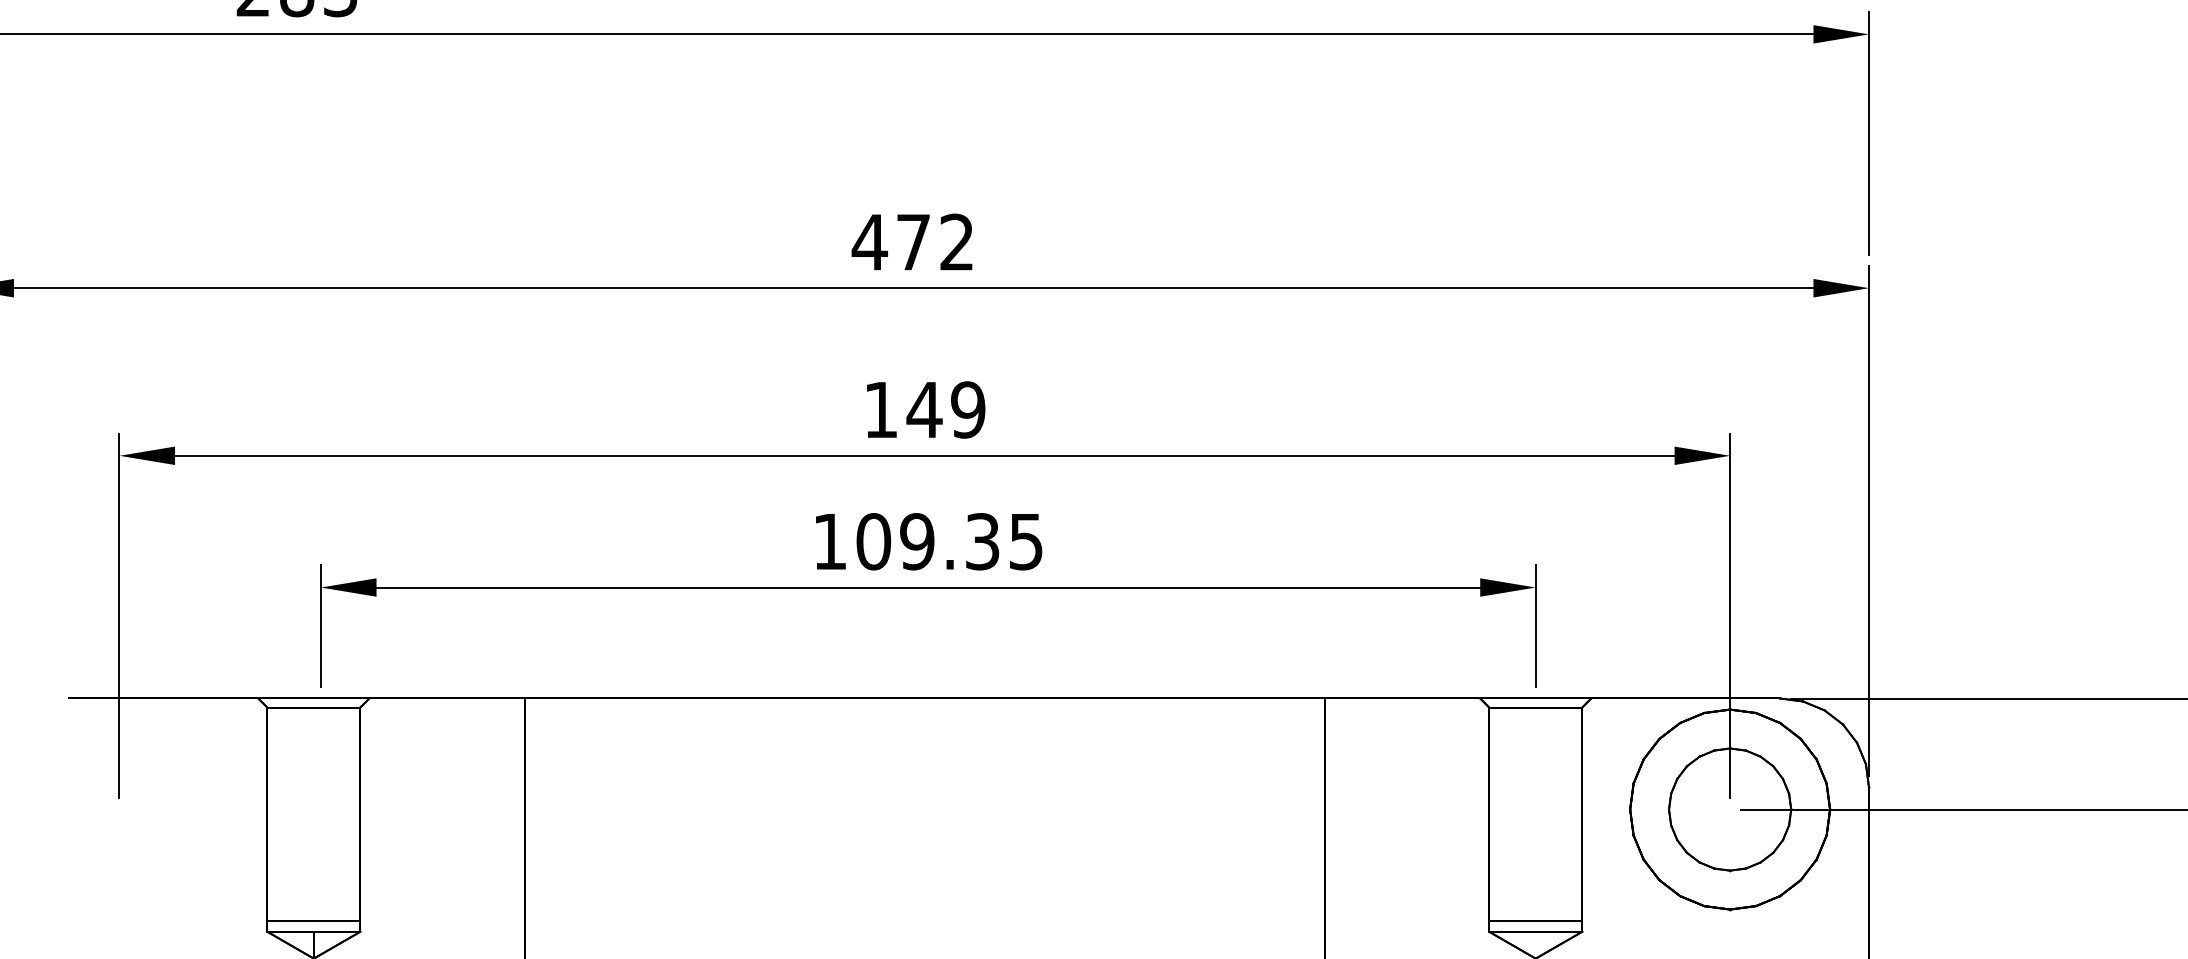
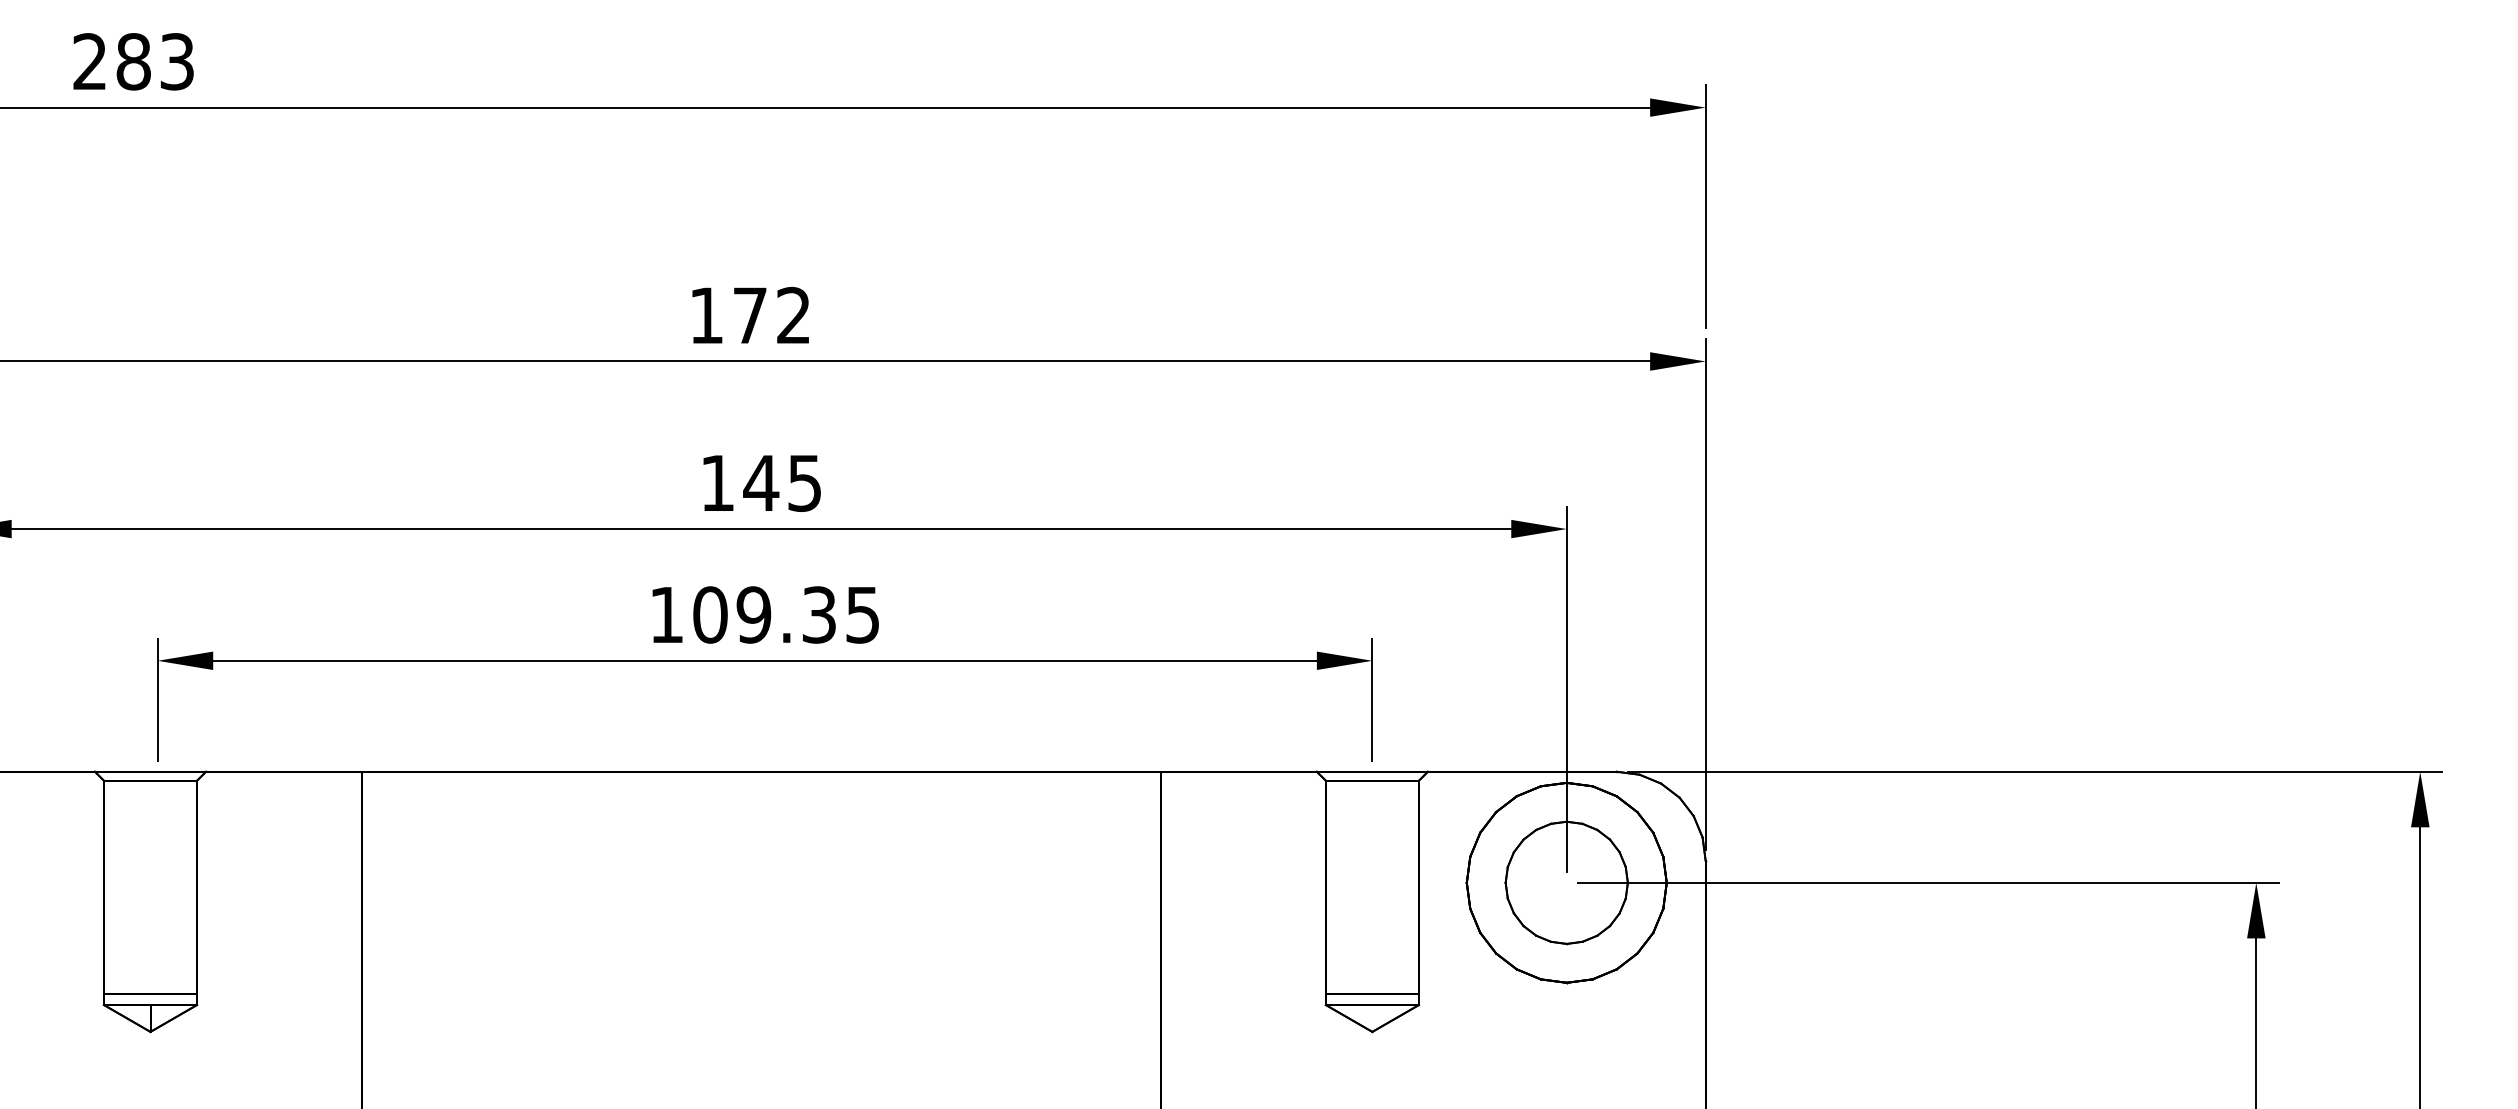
text: (869, 242) -> (706, 315), 472 -> 172
text: (967, 409) -> (804, 482), 149 -> 145

